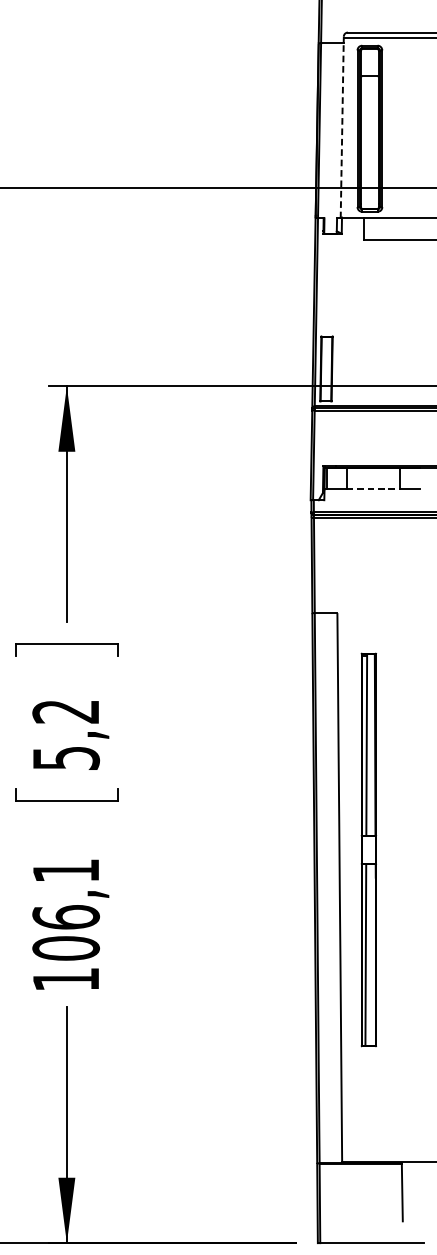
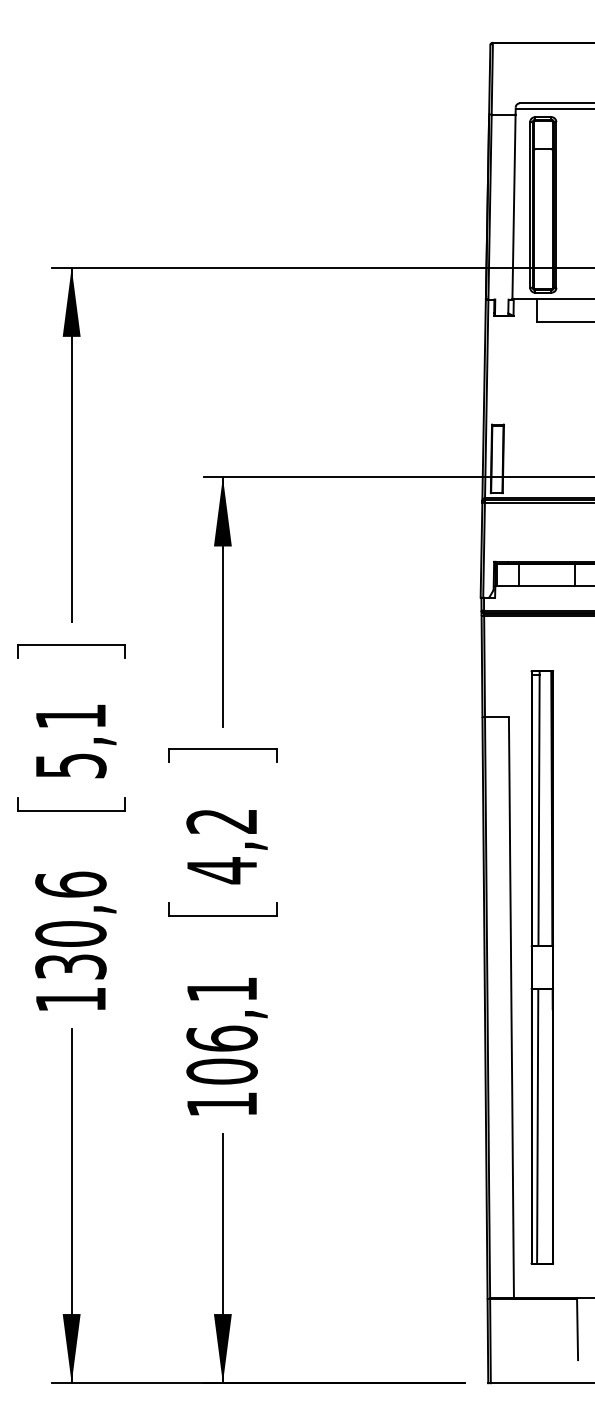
line: (342, 131) -> (514, 207), dashed -> solid
line: (373, 489) -> (547, 586), dashed -> solid
text: (66, 758) -> (222, 870), 5,2 -> 4,2
part: (368, 849) -> (541, 967), size x1.43

